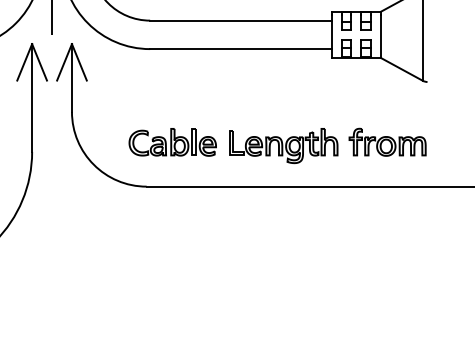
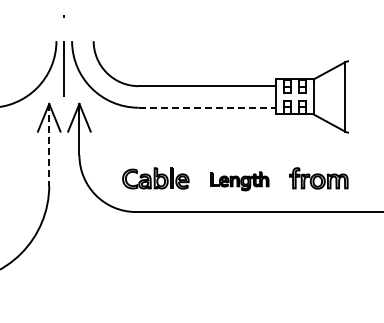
line: (240, 48) -> (207, 107), solid -> dashed
line: (32, 97) -> (49, 144), solid -> dashed
part: (283, 146) -> (239, 181), size x0.7

